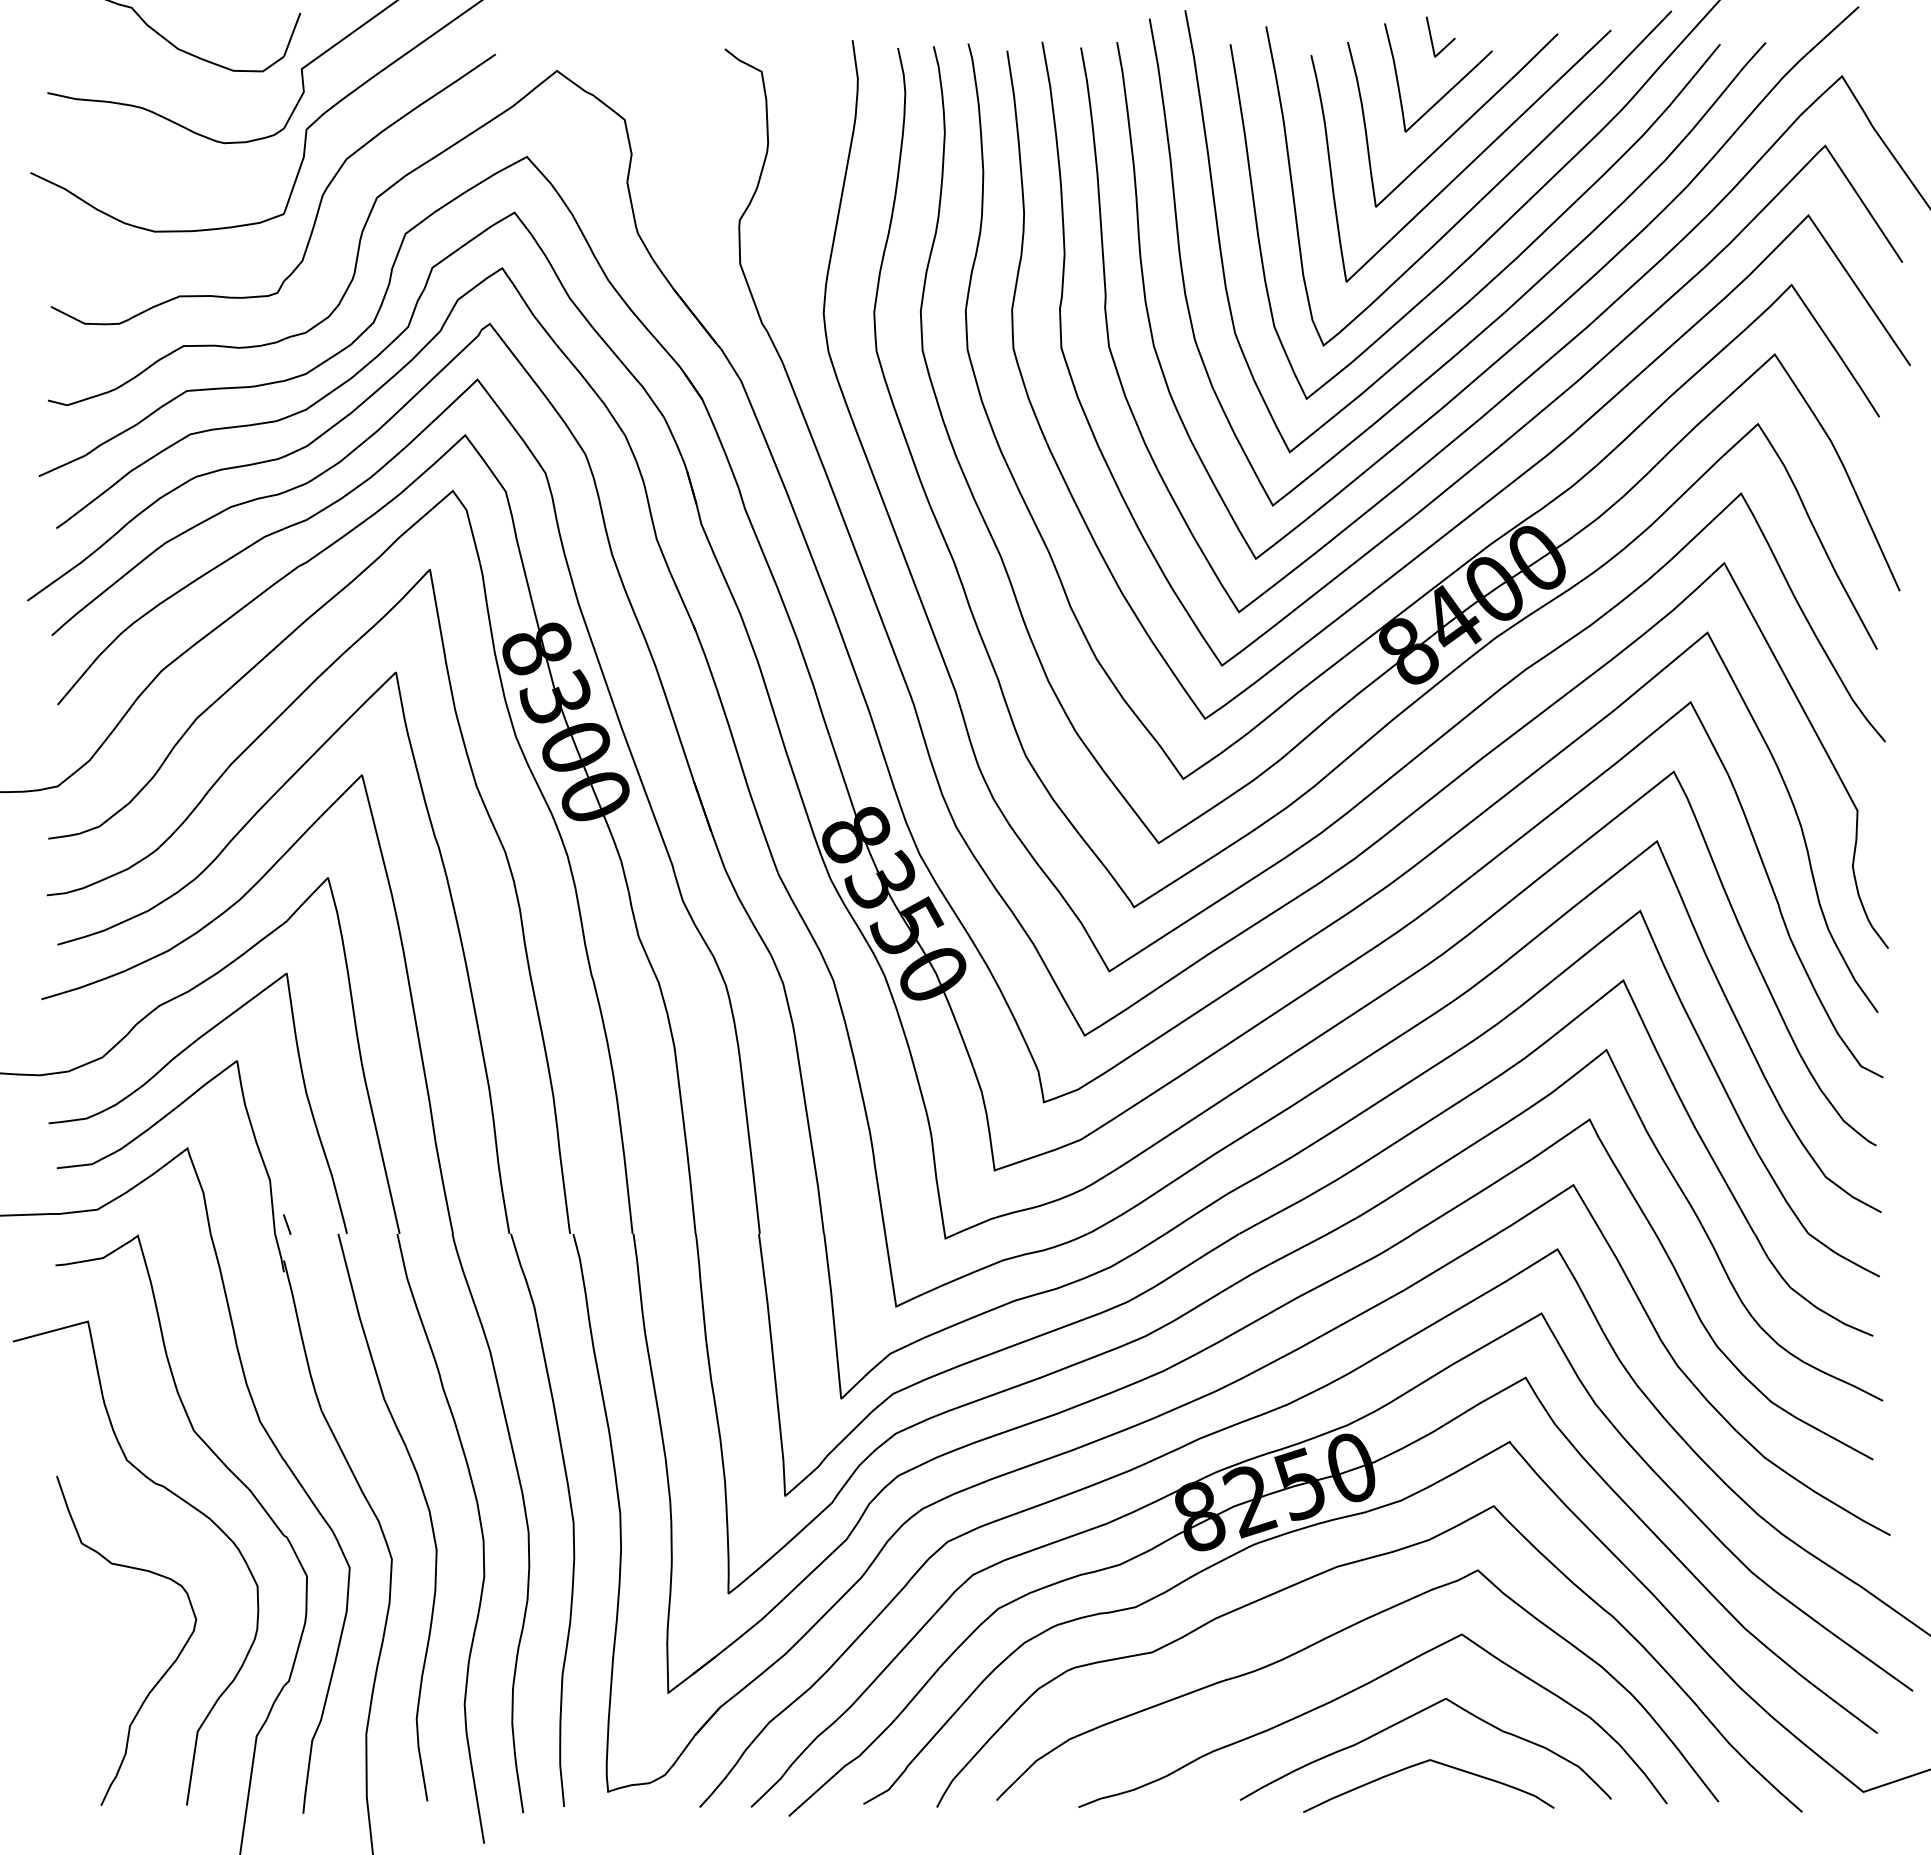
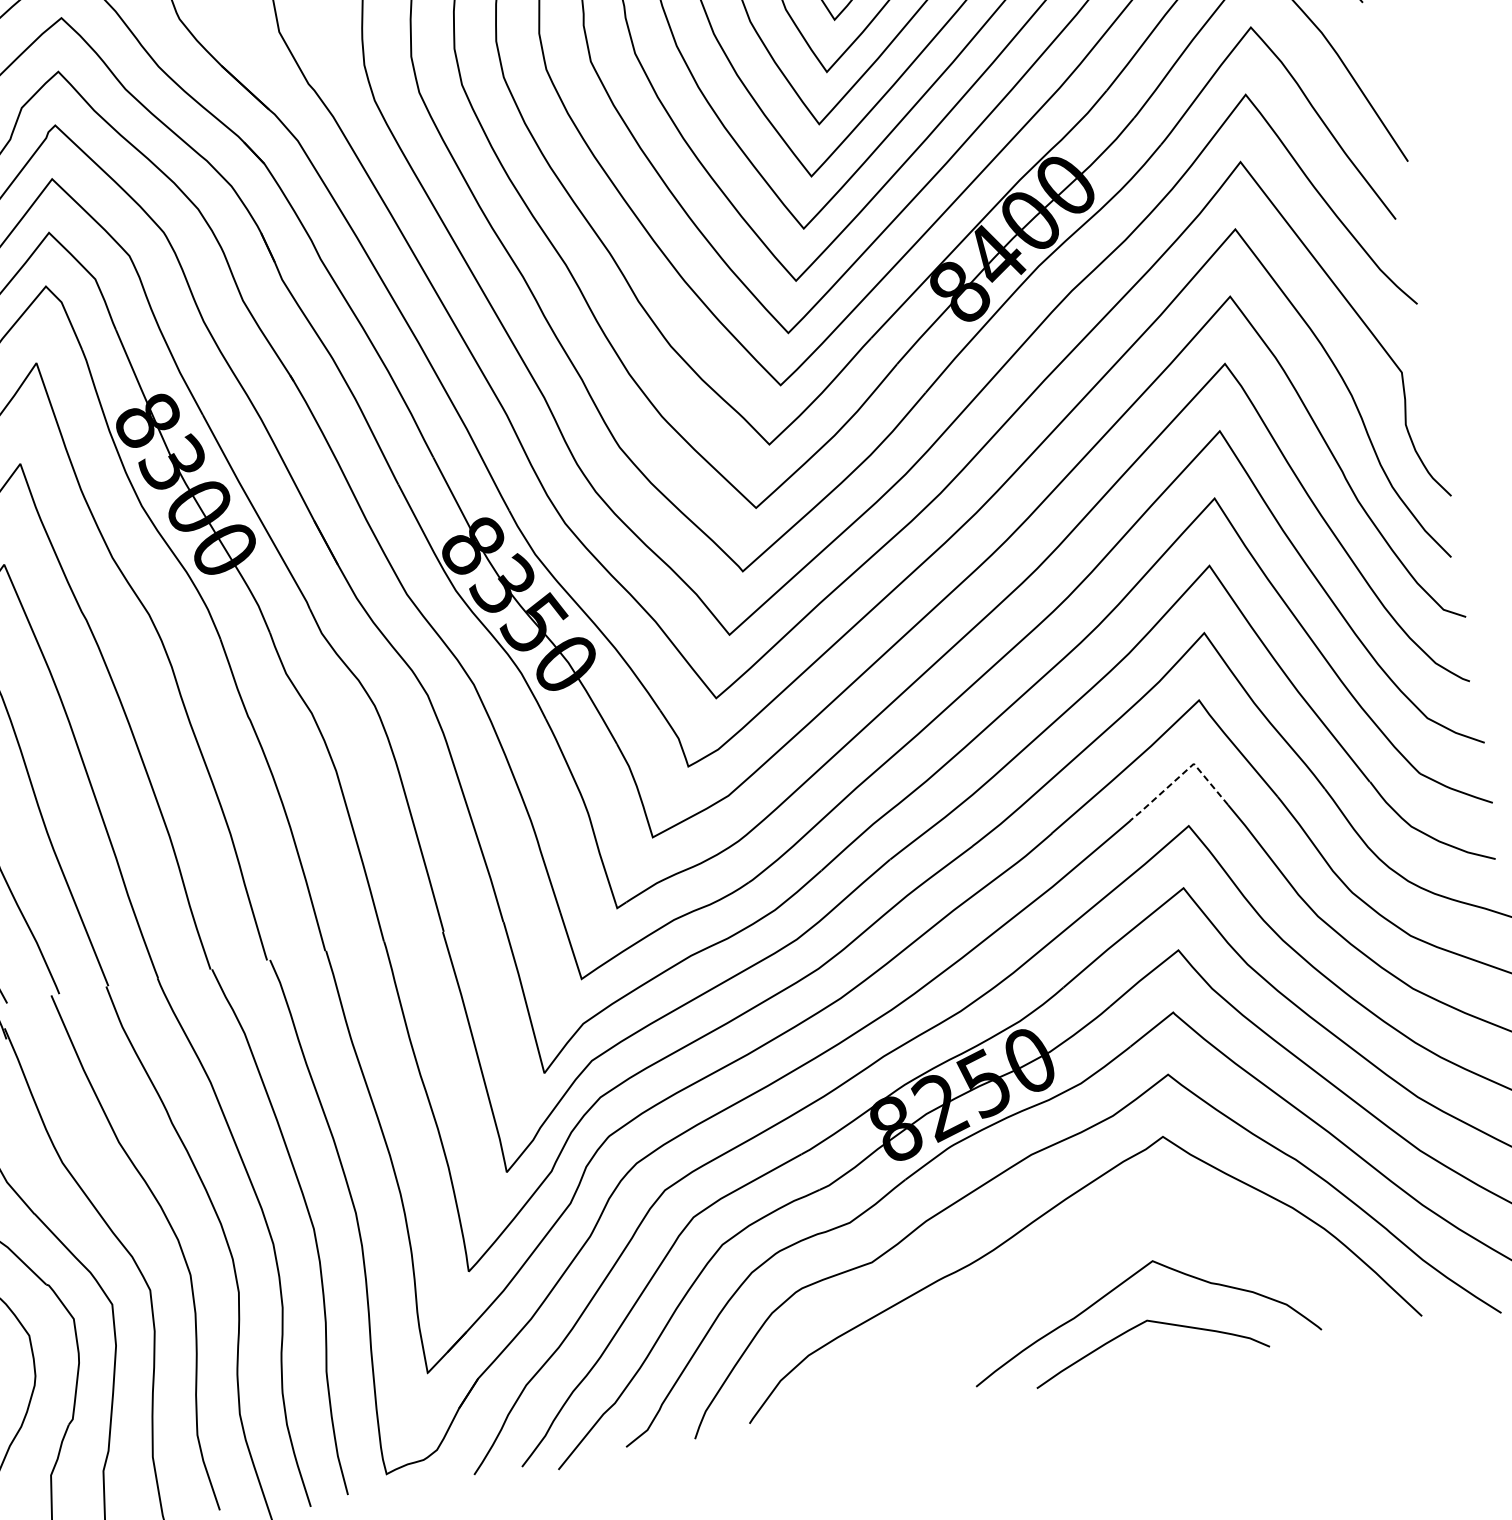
line: (1559, 1194) -> (1182, 774), solid -> dashed
curve: (1356, 1690) -> (1068, 1267), removed

